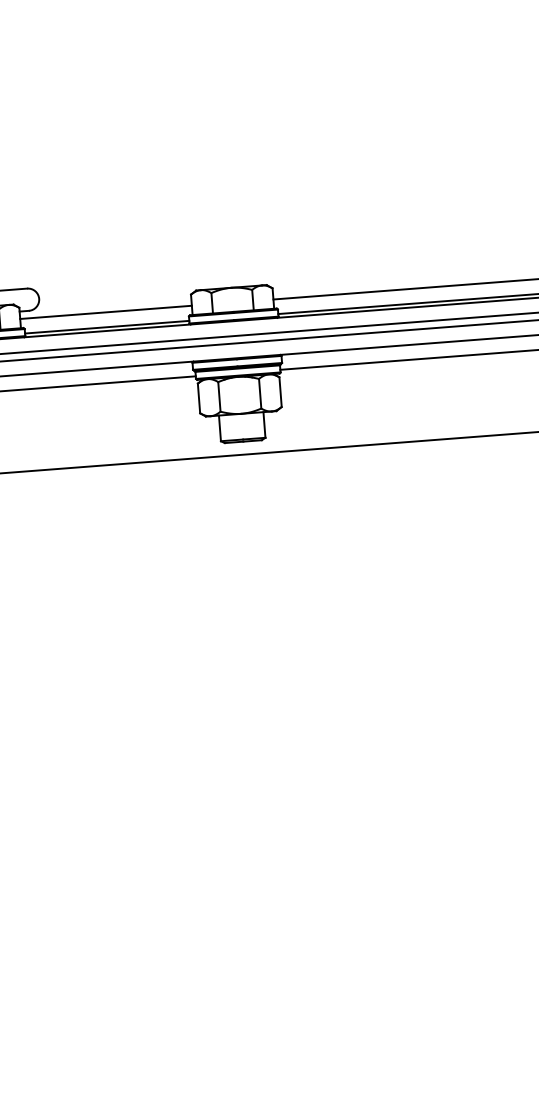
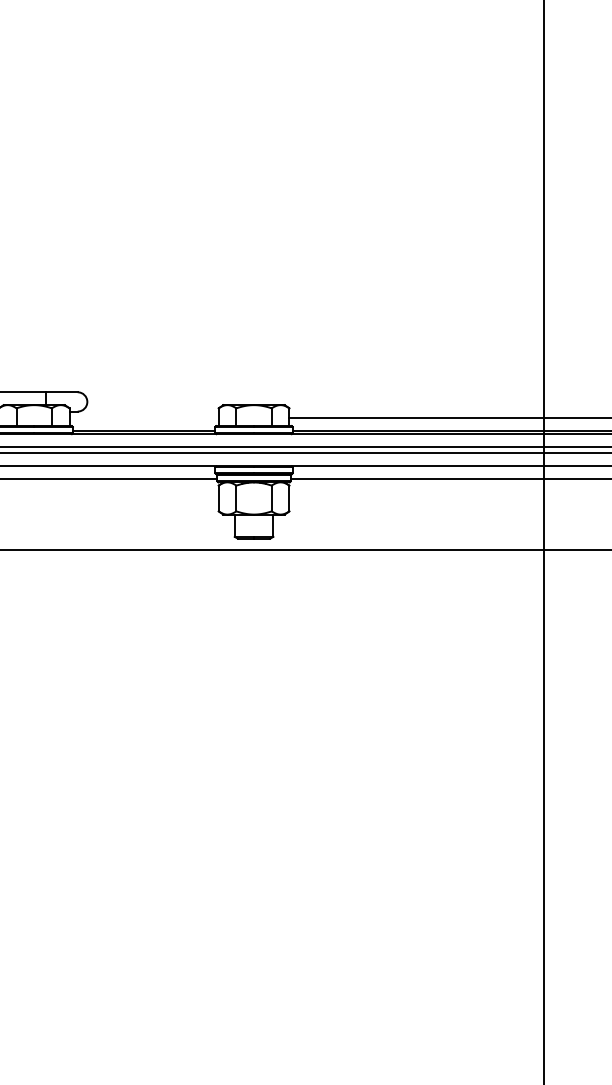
line: (105, 312) -> (143, 418), removed

